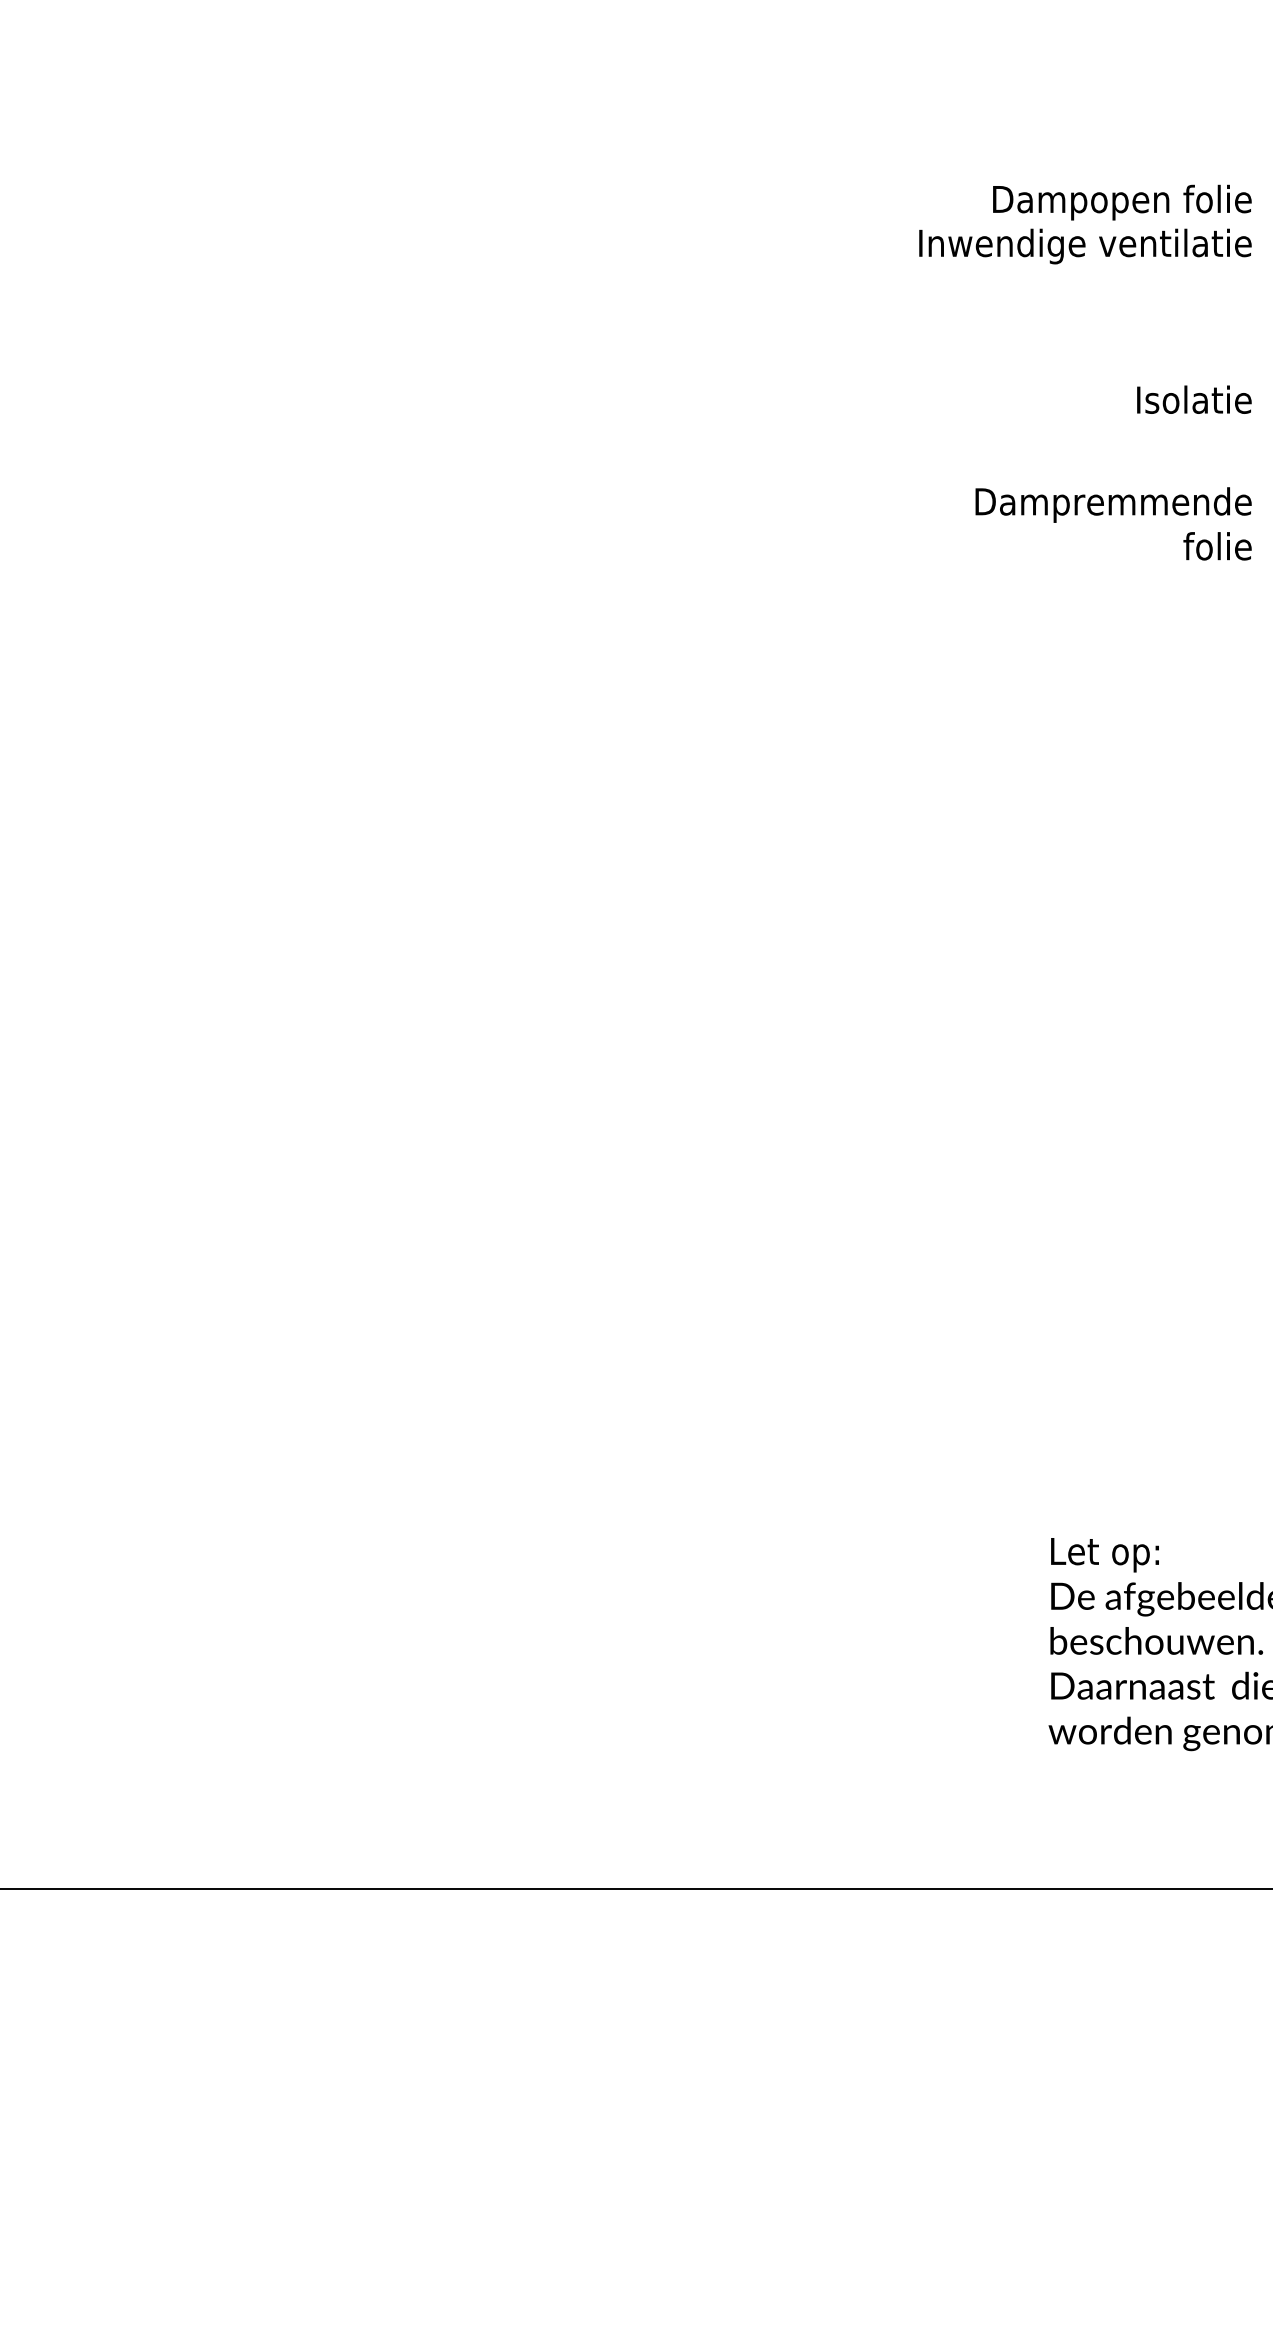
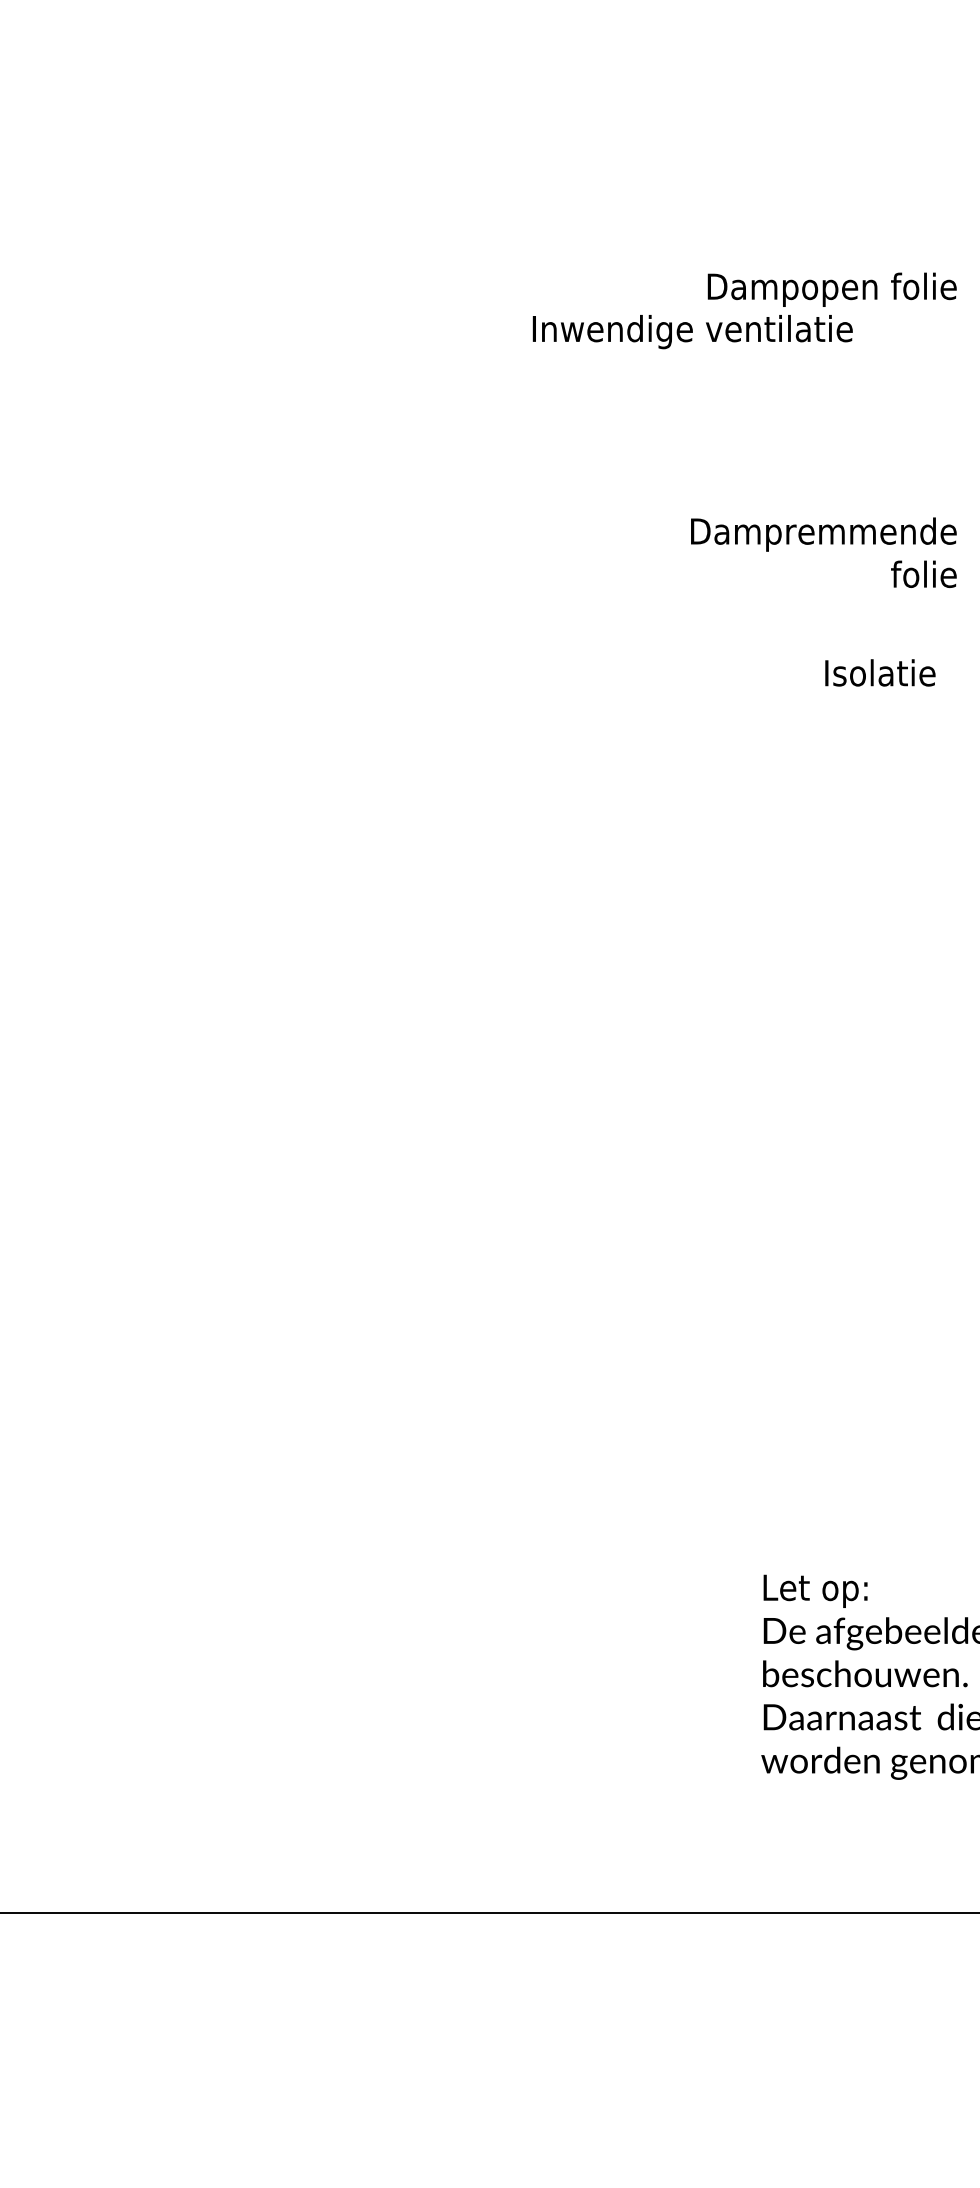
text: (1085, 246) -> (692, 332), moved
text: (1194, 399) -> (880, 672), moved
text: (1113, 523) -> (823, 552), moved

